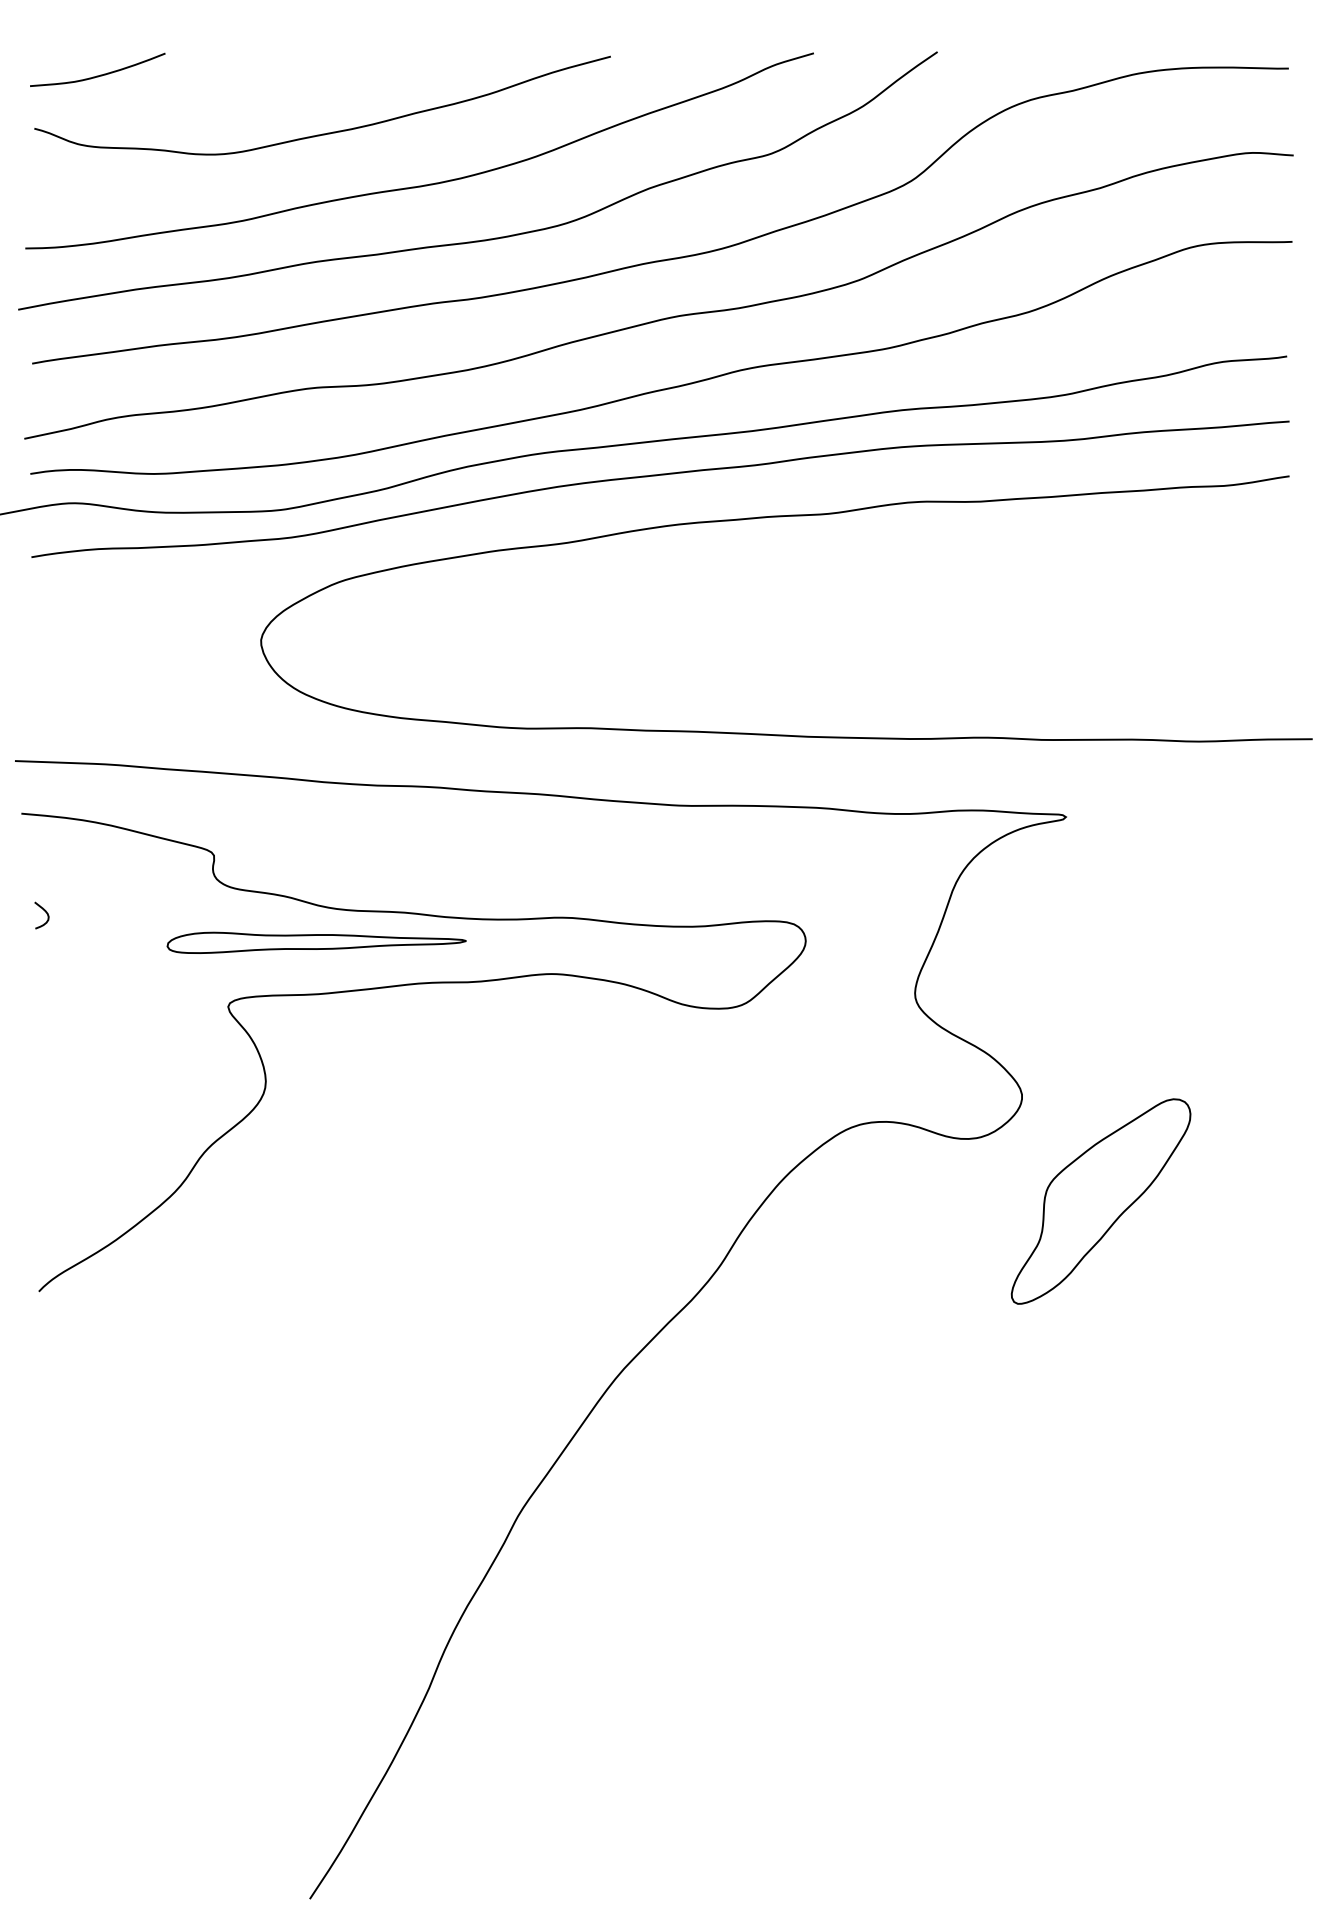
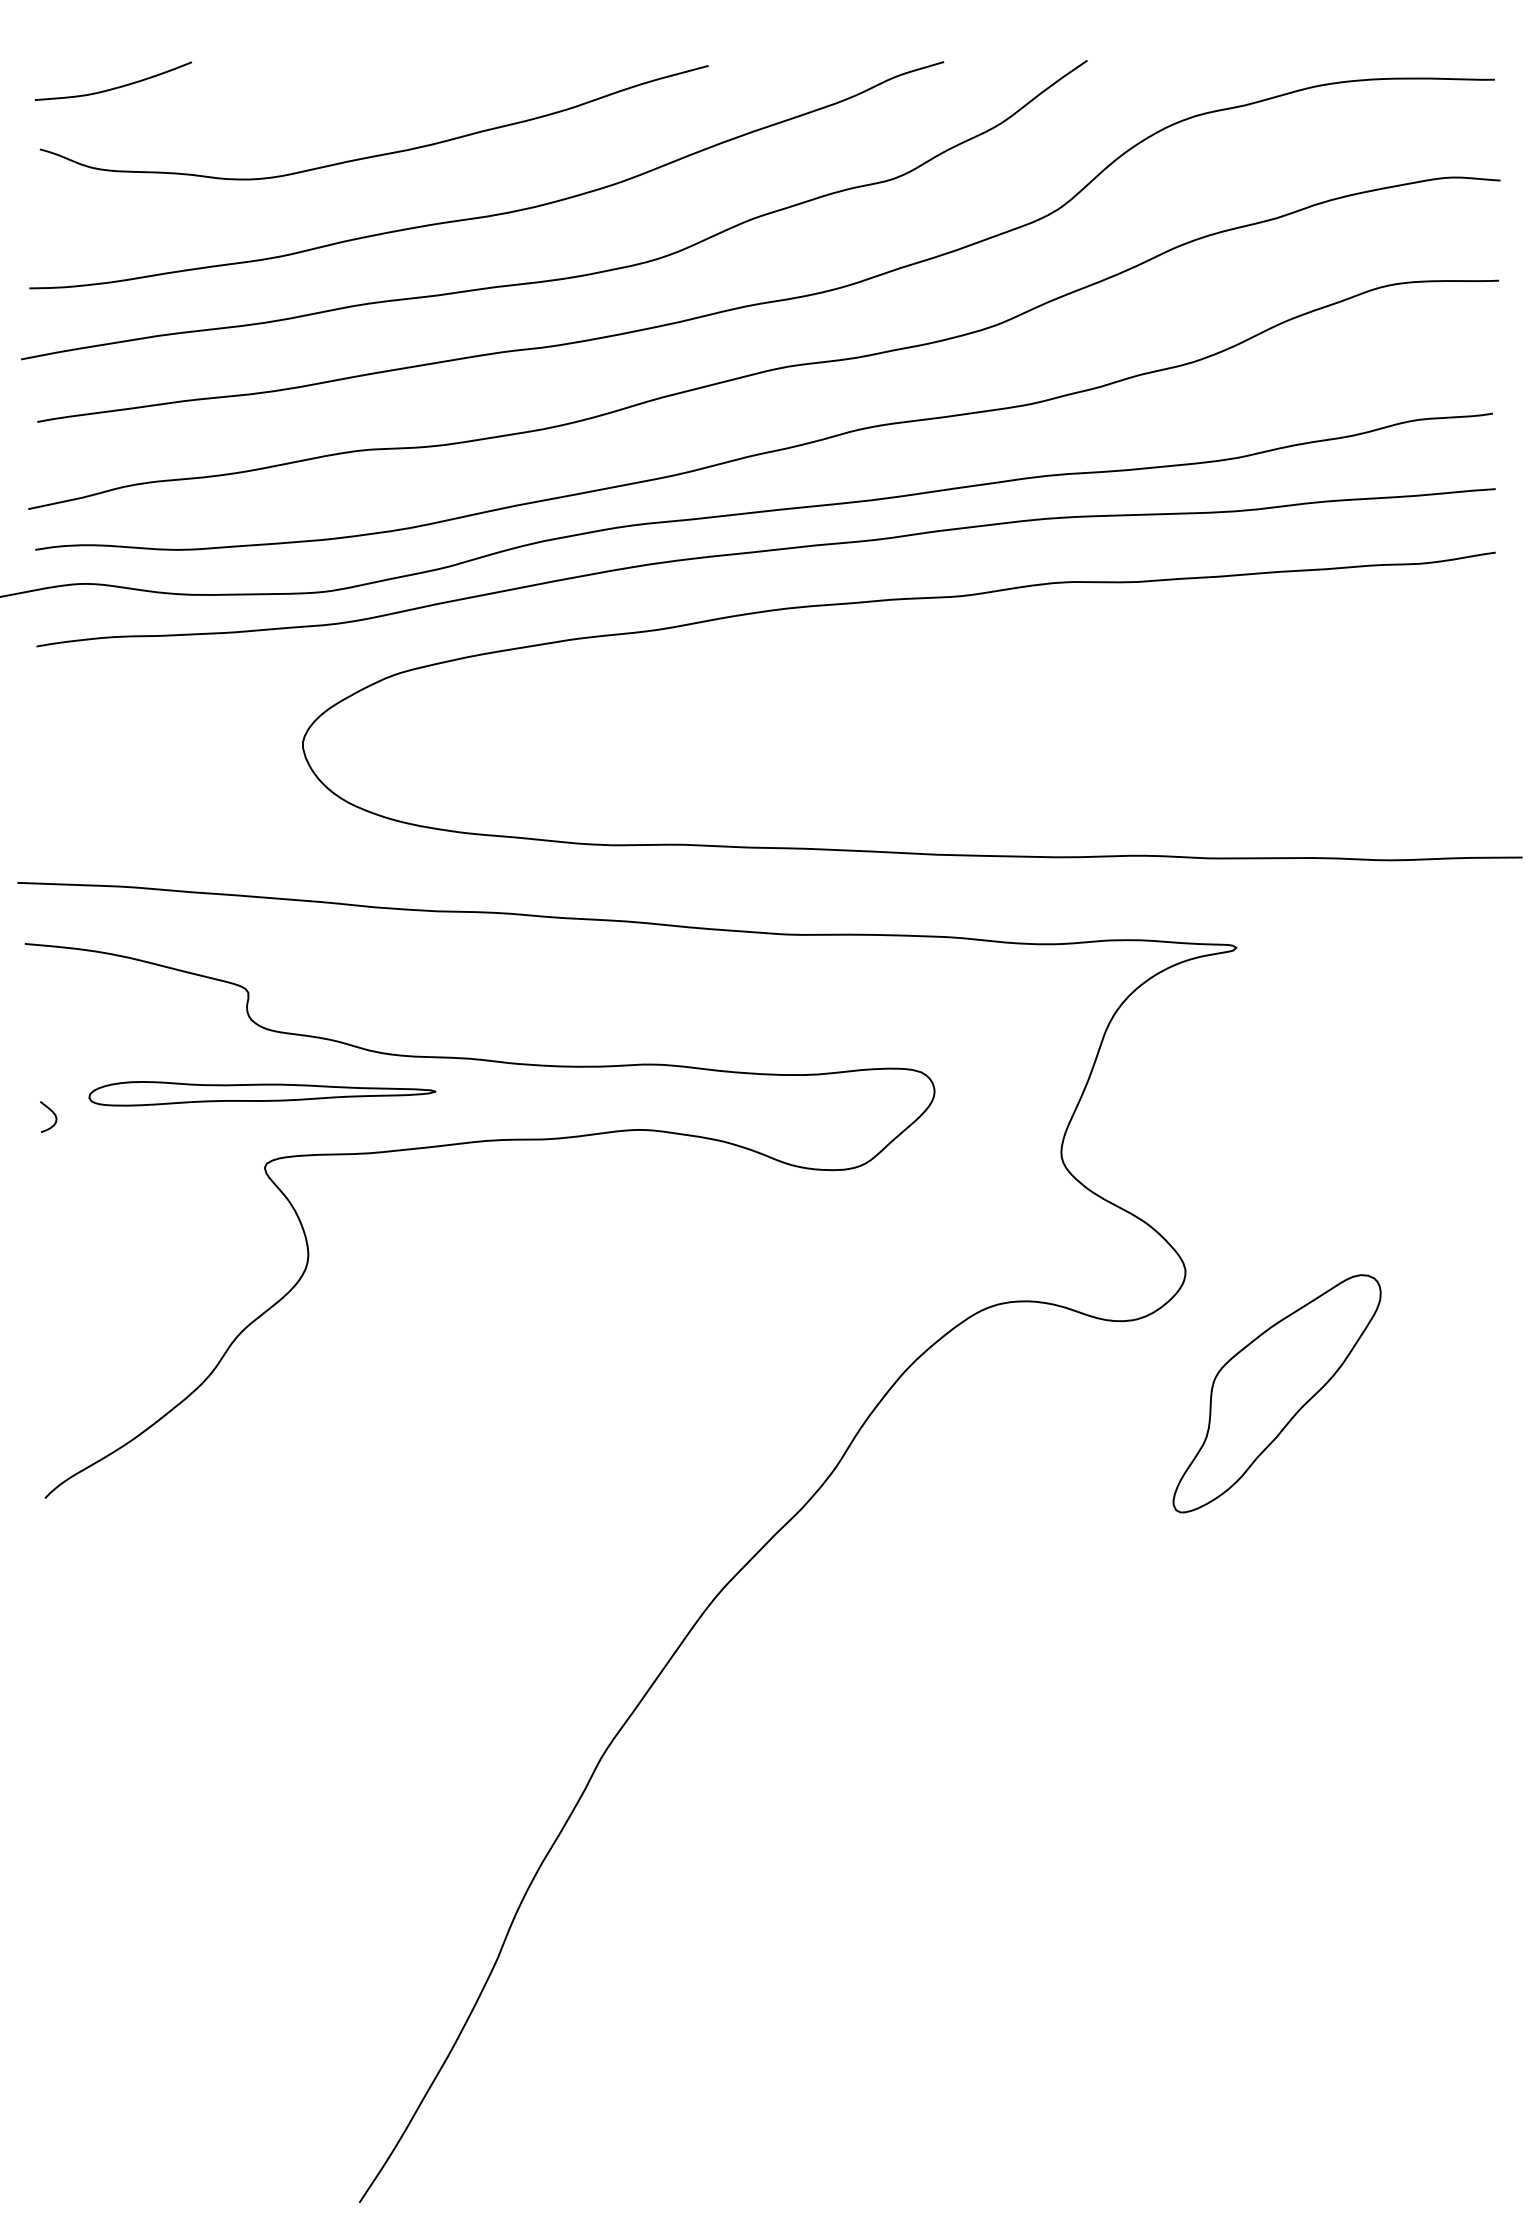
curve: (44, 911) -> (51, 1112), moved
part: (316, 942) -> (262, 1093), moved

